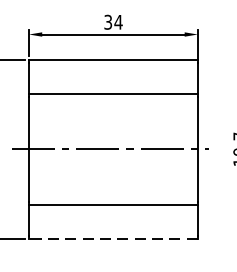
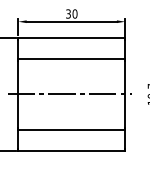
text: (117, 21) -> (74, 13), 34 -> 30
line: (112, 237) -> (71, 150), dashed -> solid

